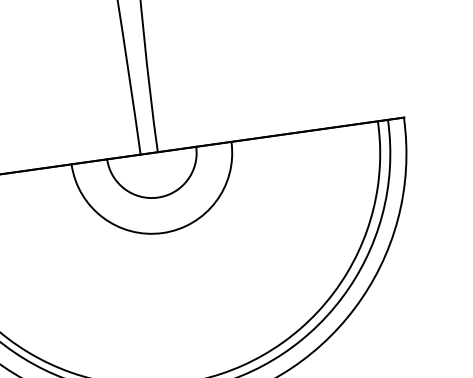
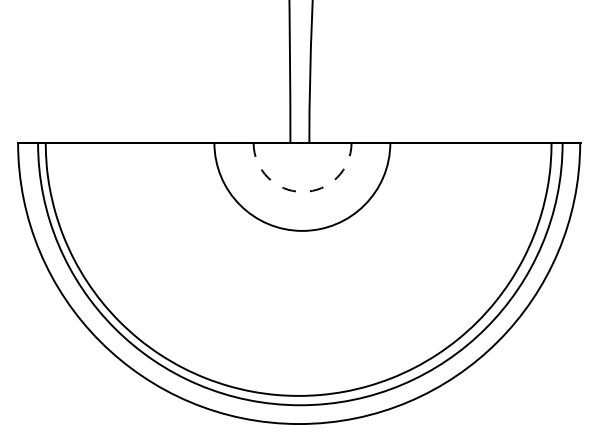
arc: (157, 197) -> (302, 191), solid -> dashed

